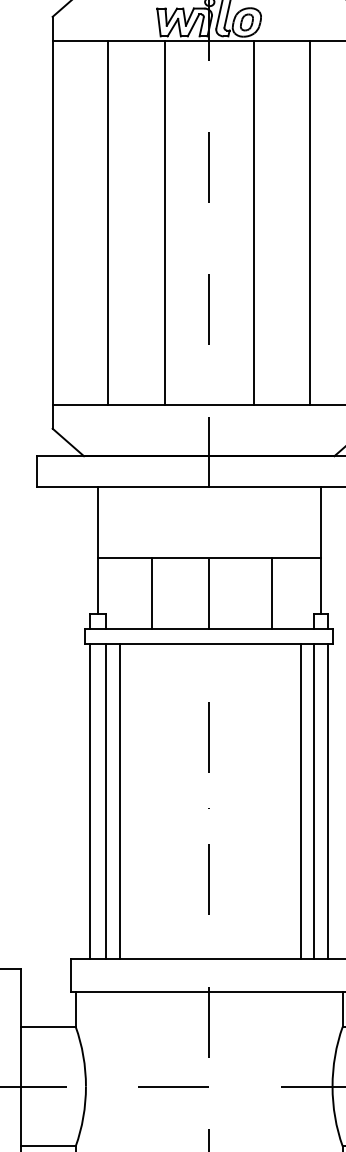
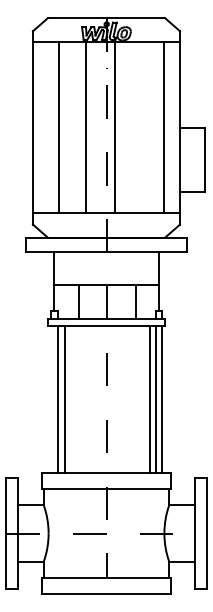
line: (253, 221) -> (115, 127), moved
line: (309, 221) -> (163, 127), moved
line: (89, 801) -> (50, 399), removed

